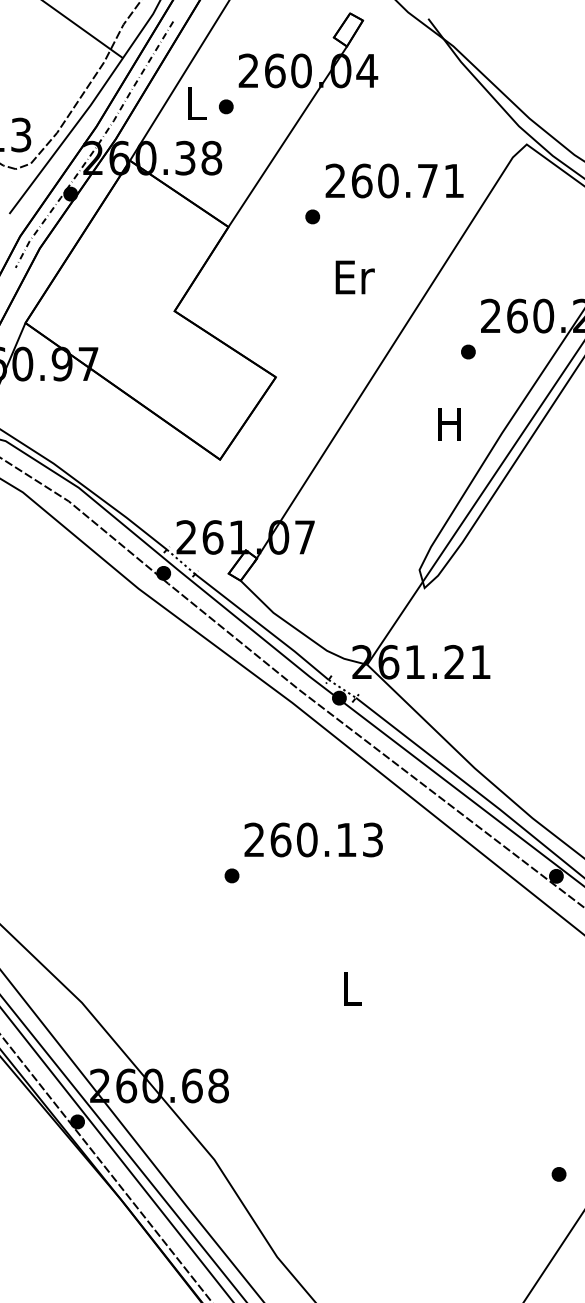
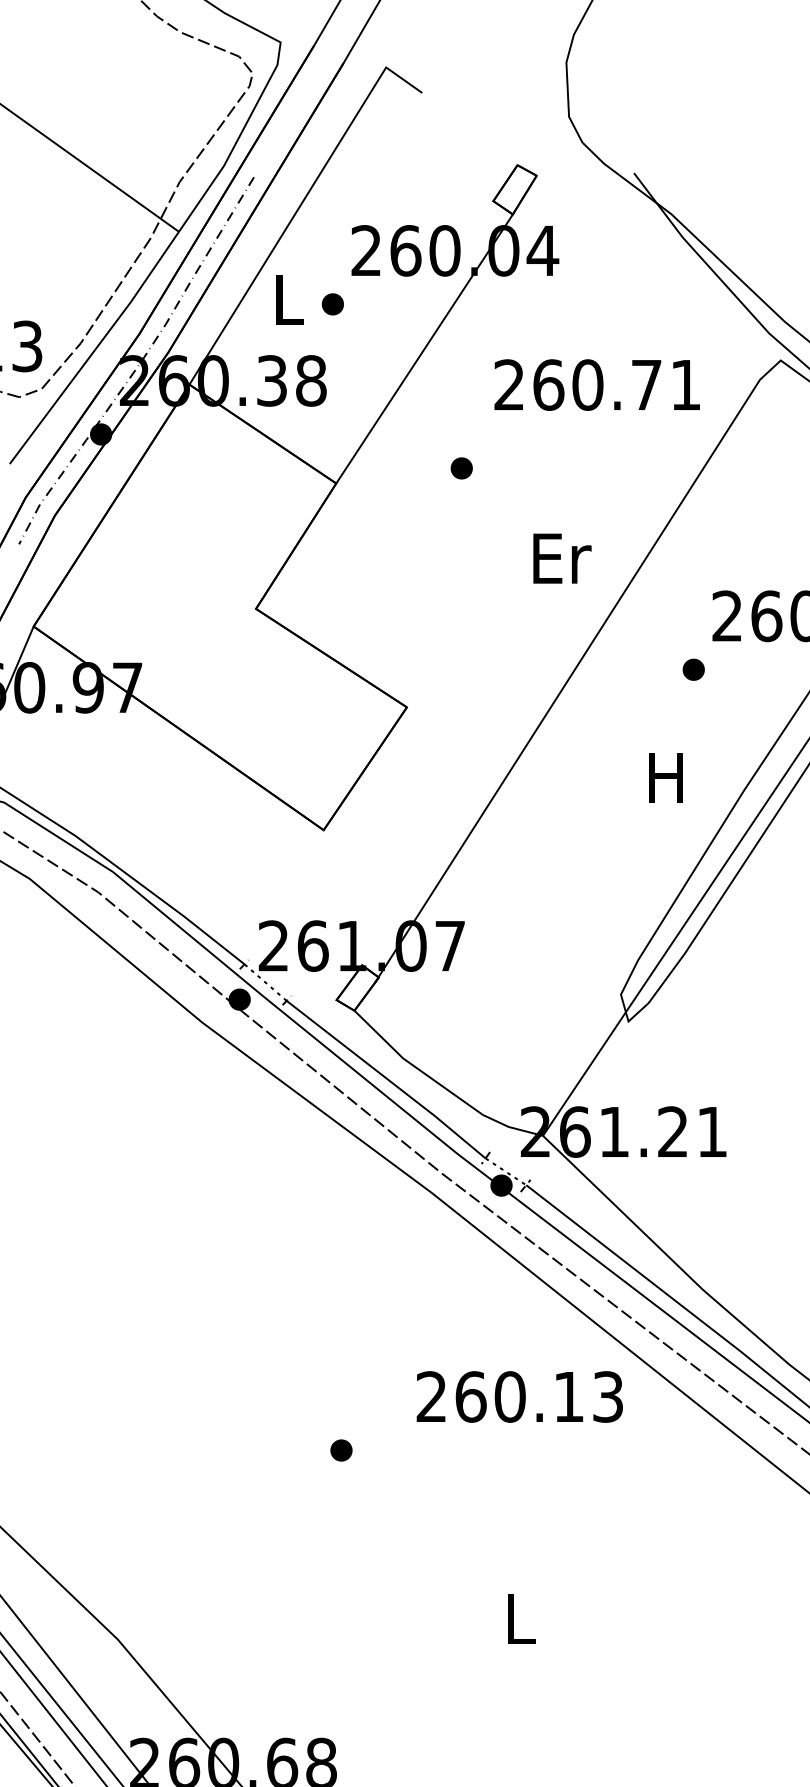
text: (394, 180) -> (597, 384), moved
text: (354, 277) -> (561, 558), moved
text: (313, 839) -> (519, 1396), moved

